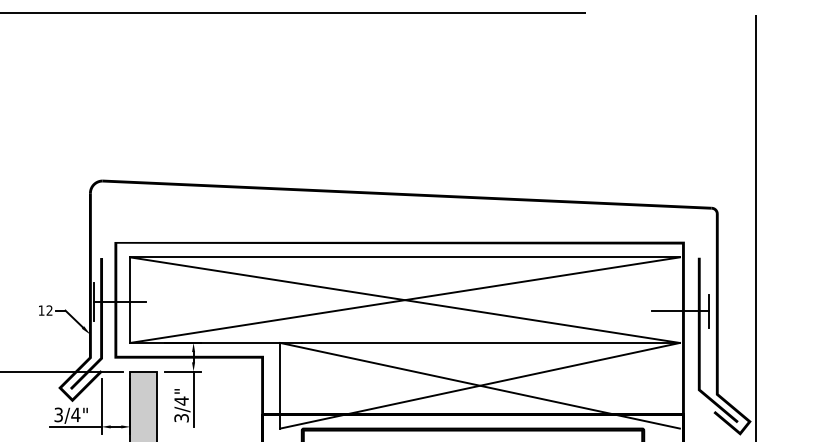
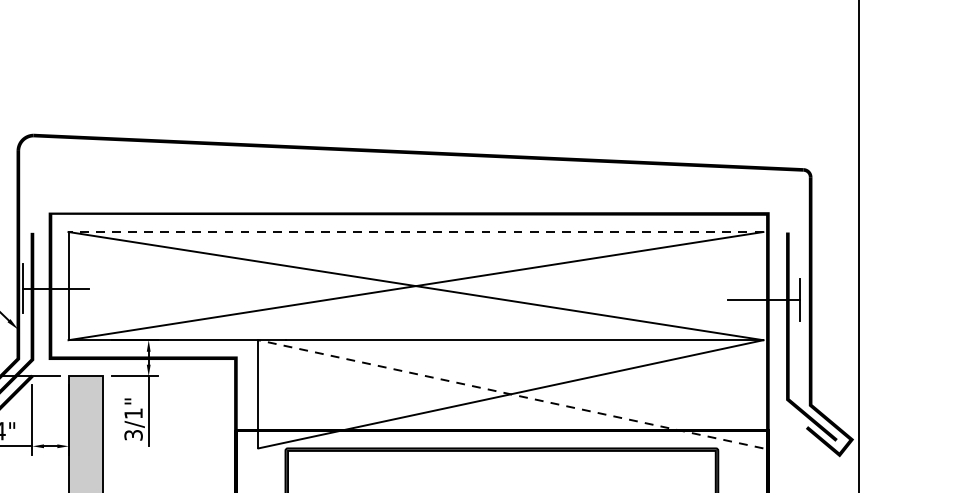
line: (405, 257) -> (416, 232), solid -> dashed
line: (479, 385) -> (510, 393), solid -> dashed
text: (181, 400) -> (133, 412), 3/4" -> 3/1"

